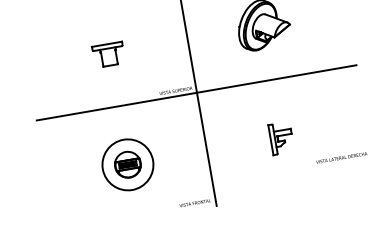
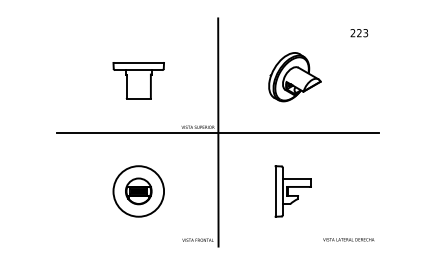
part: (108, 54) -> (138, 80), size x1.67
part: (280, 138) -> (292, 191), size x1.67
text: (341, 157) -> (348, 239), moved

